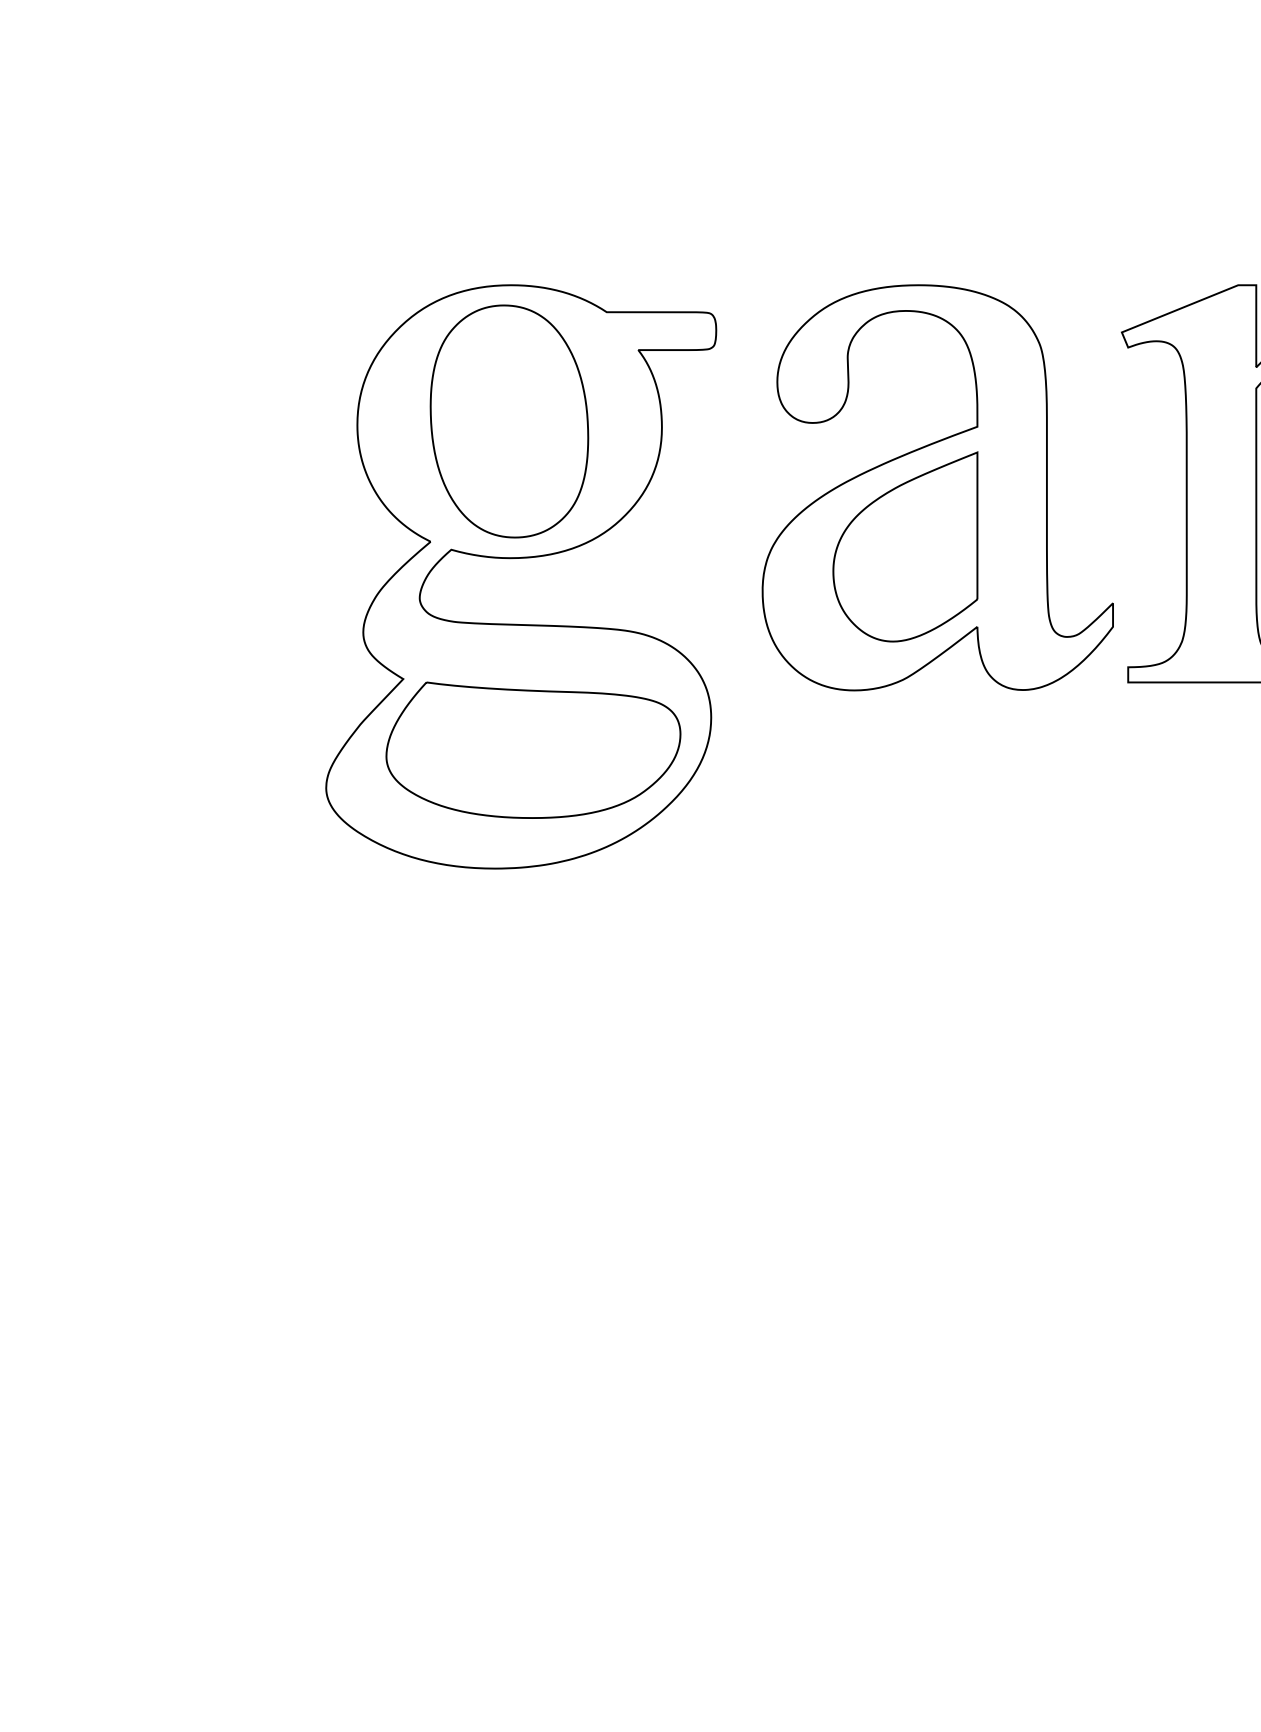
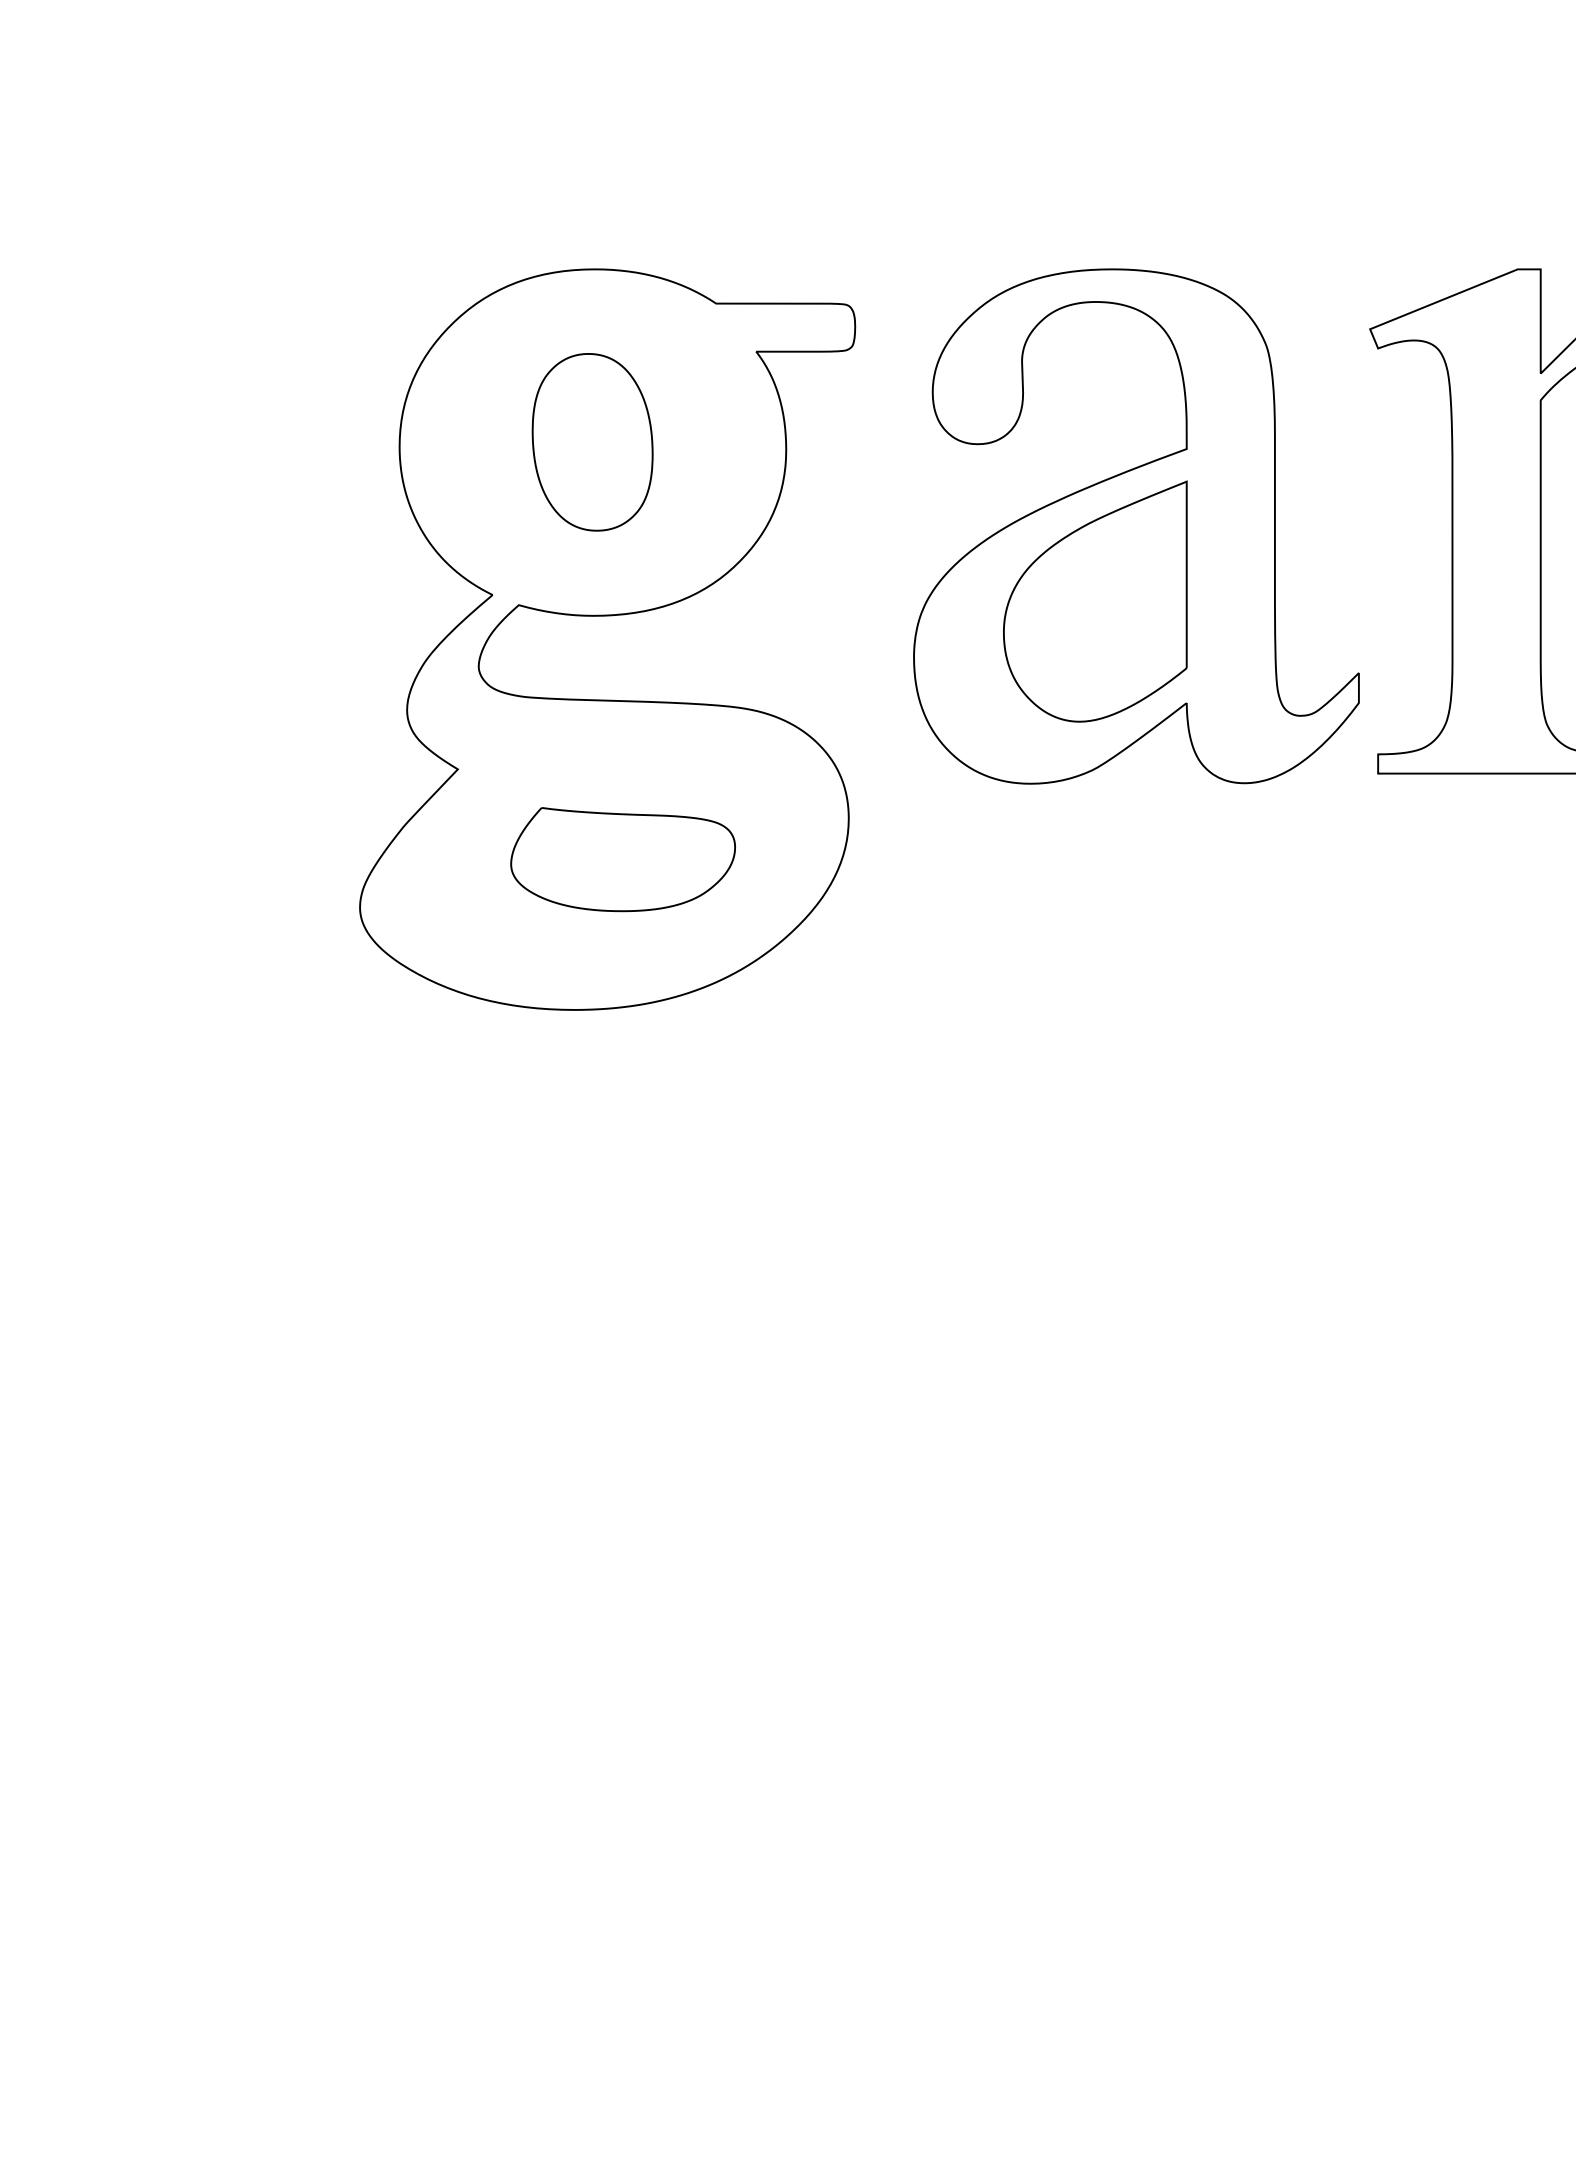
part: (509, 421) -> (592, 442), size x0.6
part: (533, 749) -> (623, 858), size x0.6

